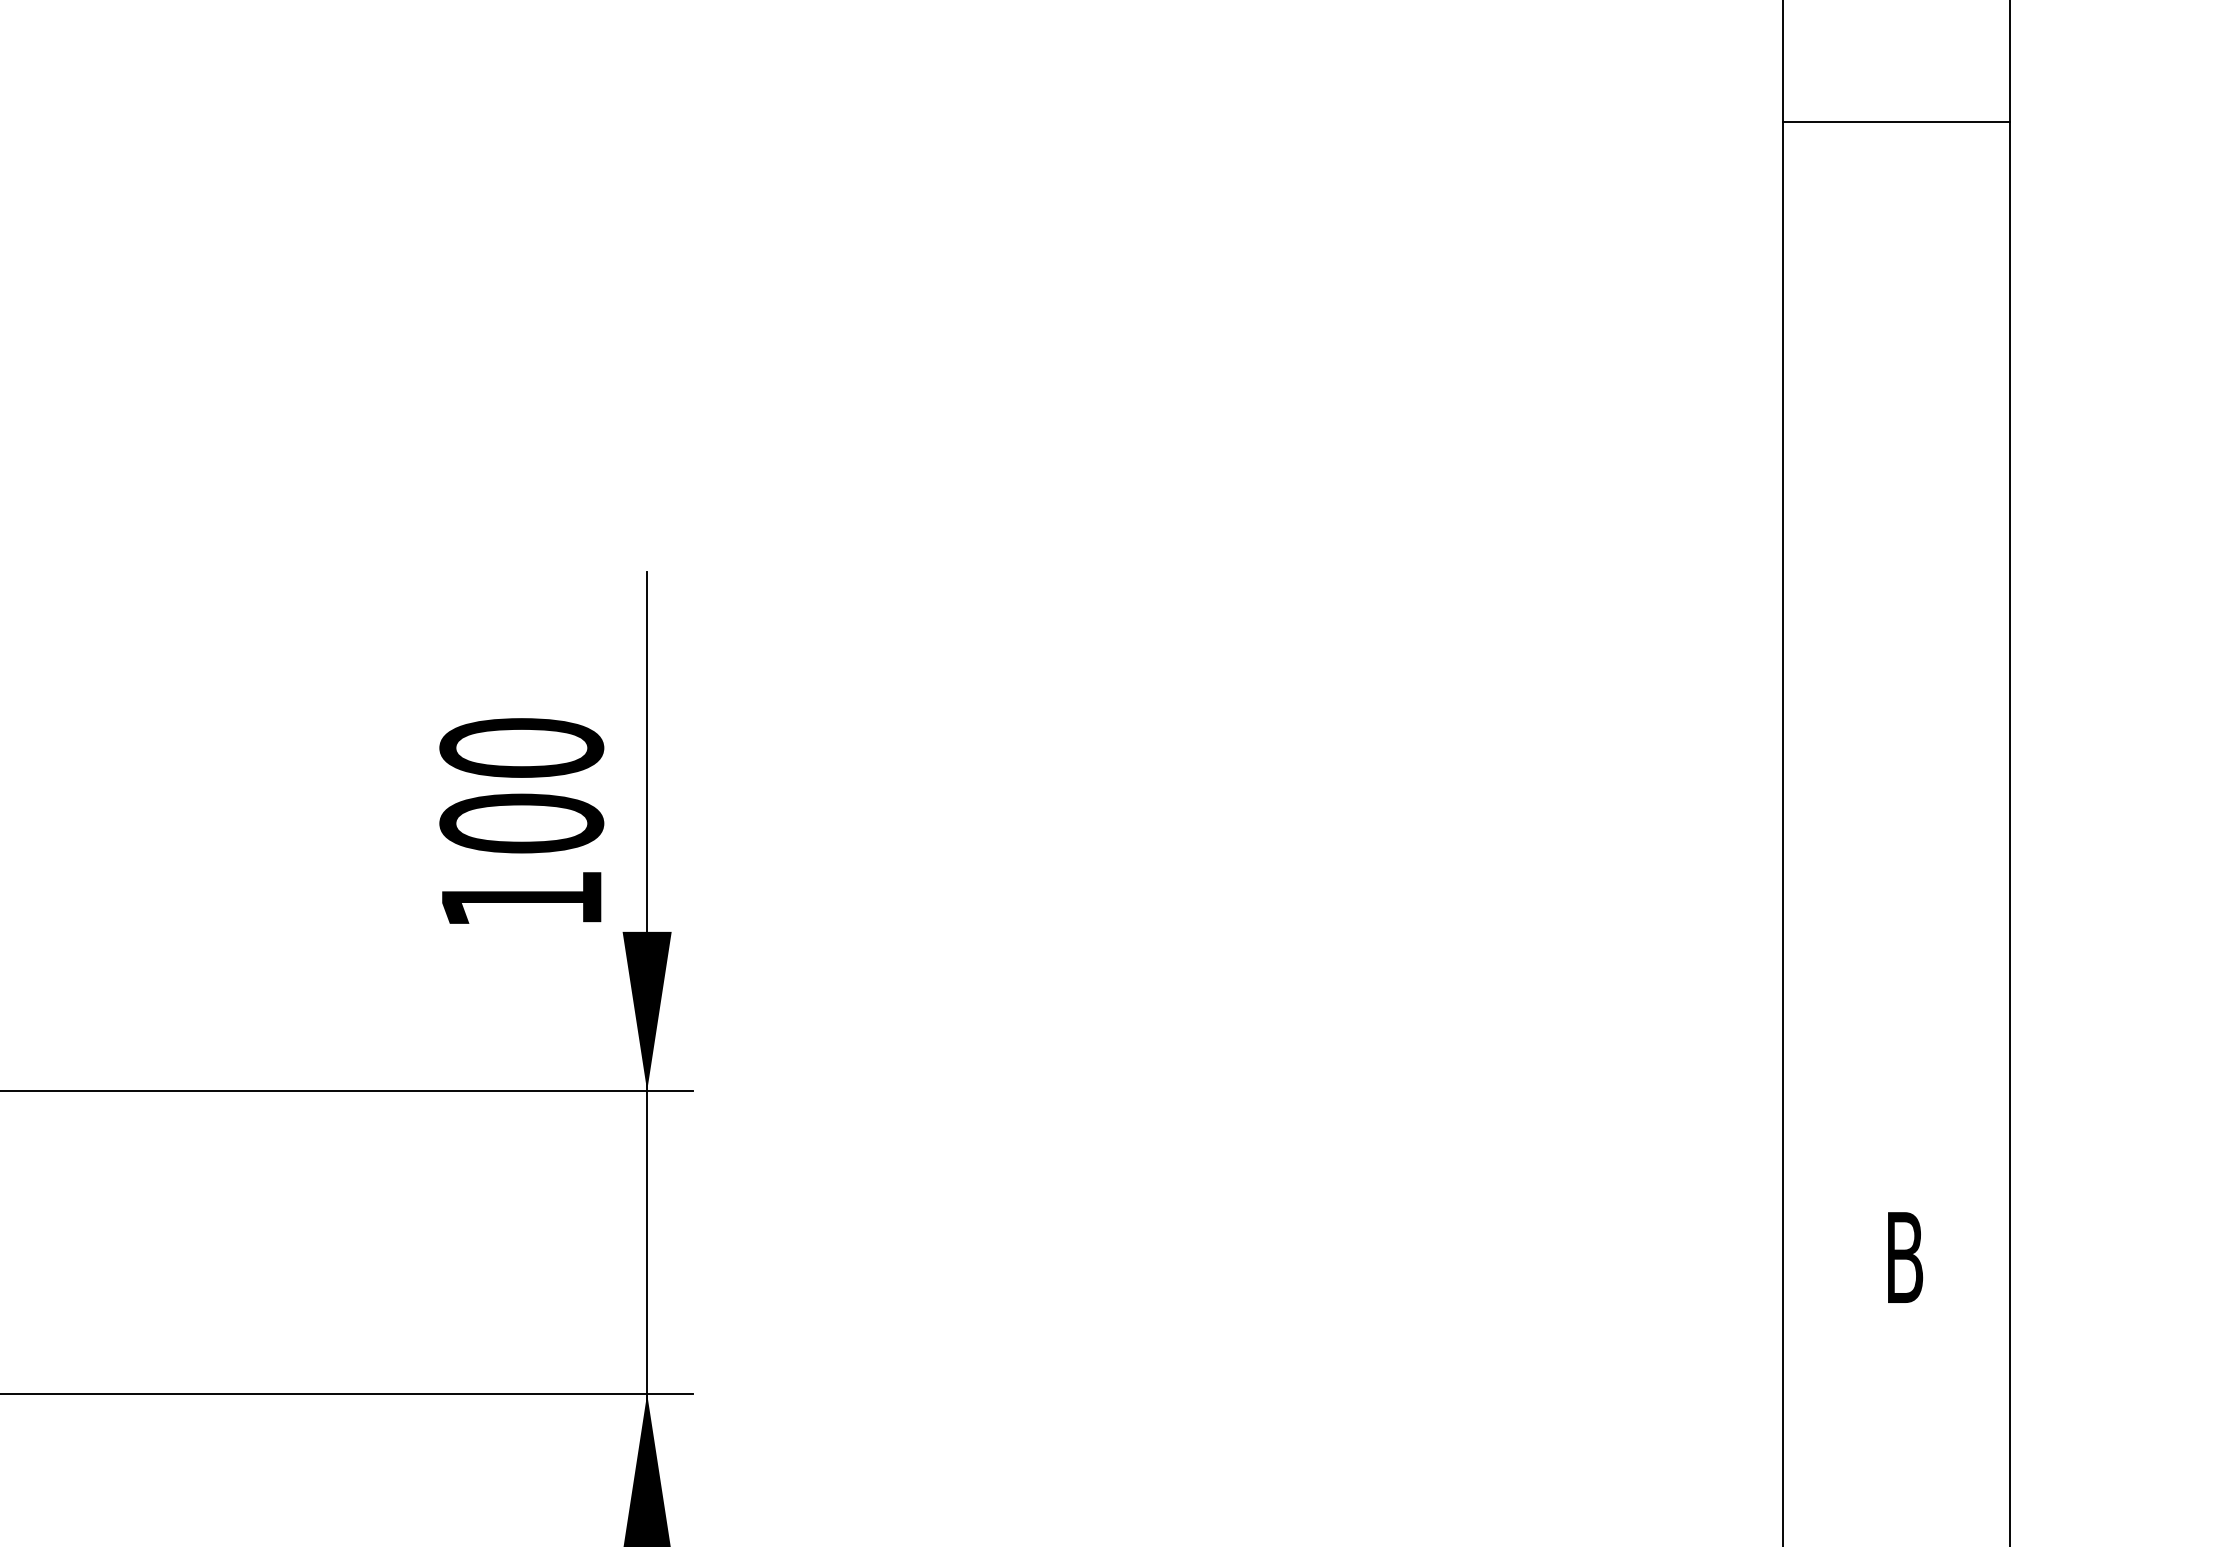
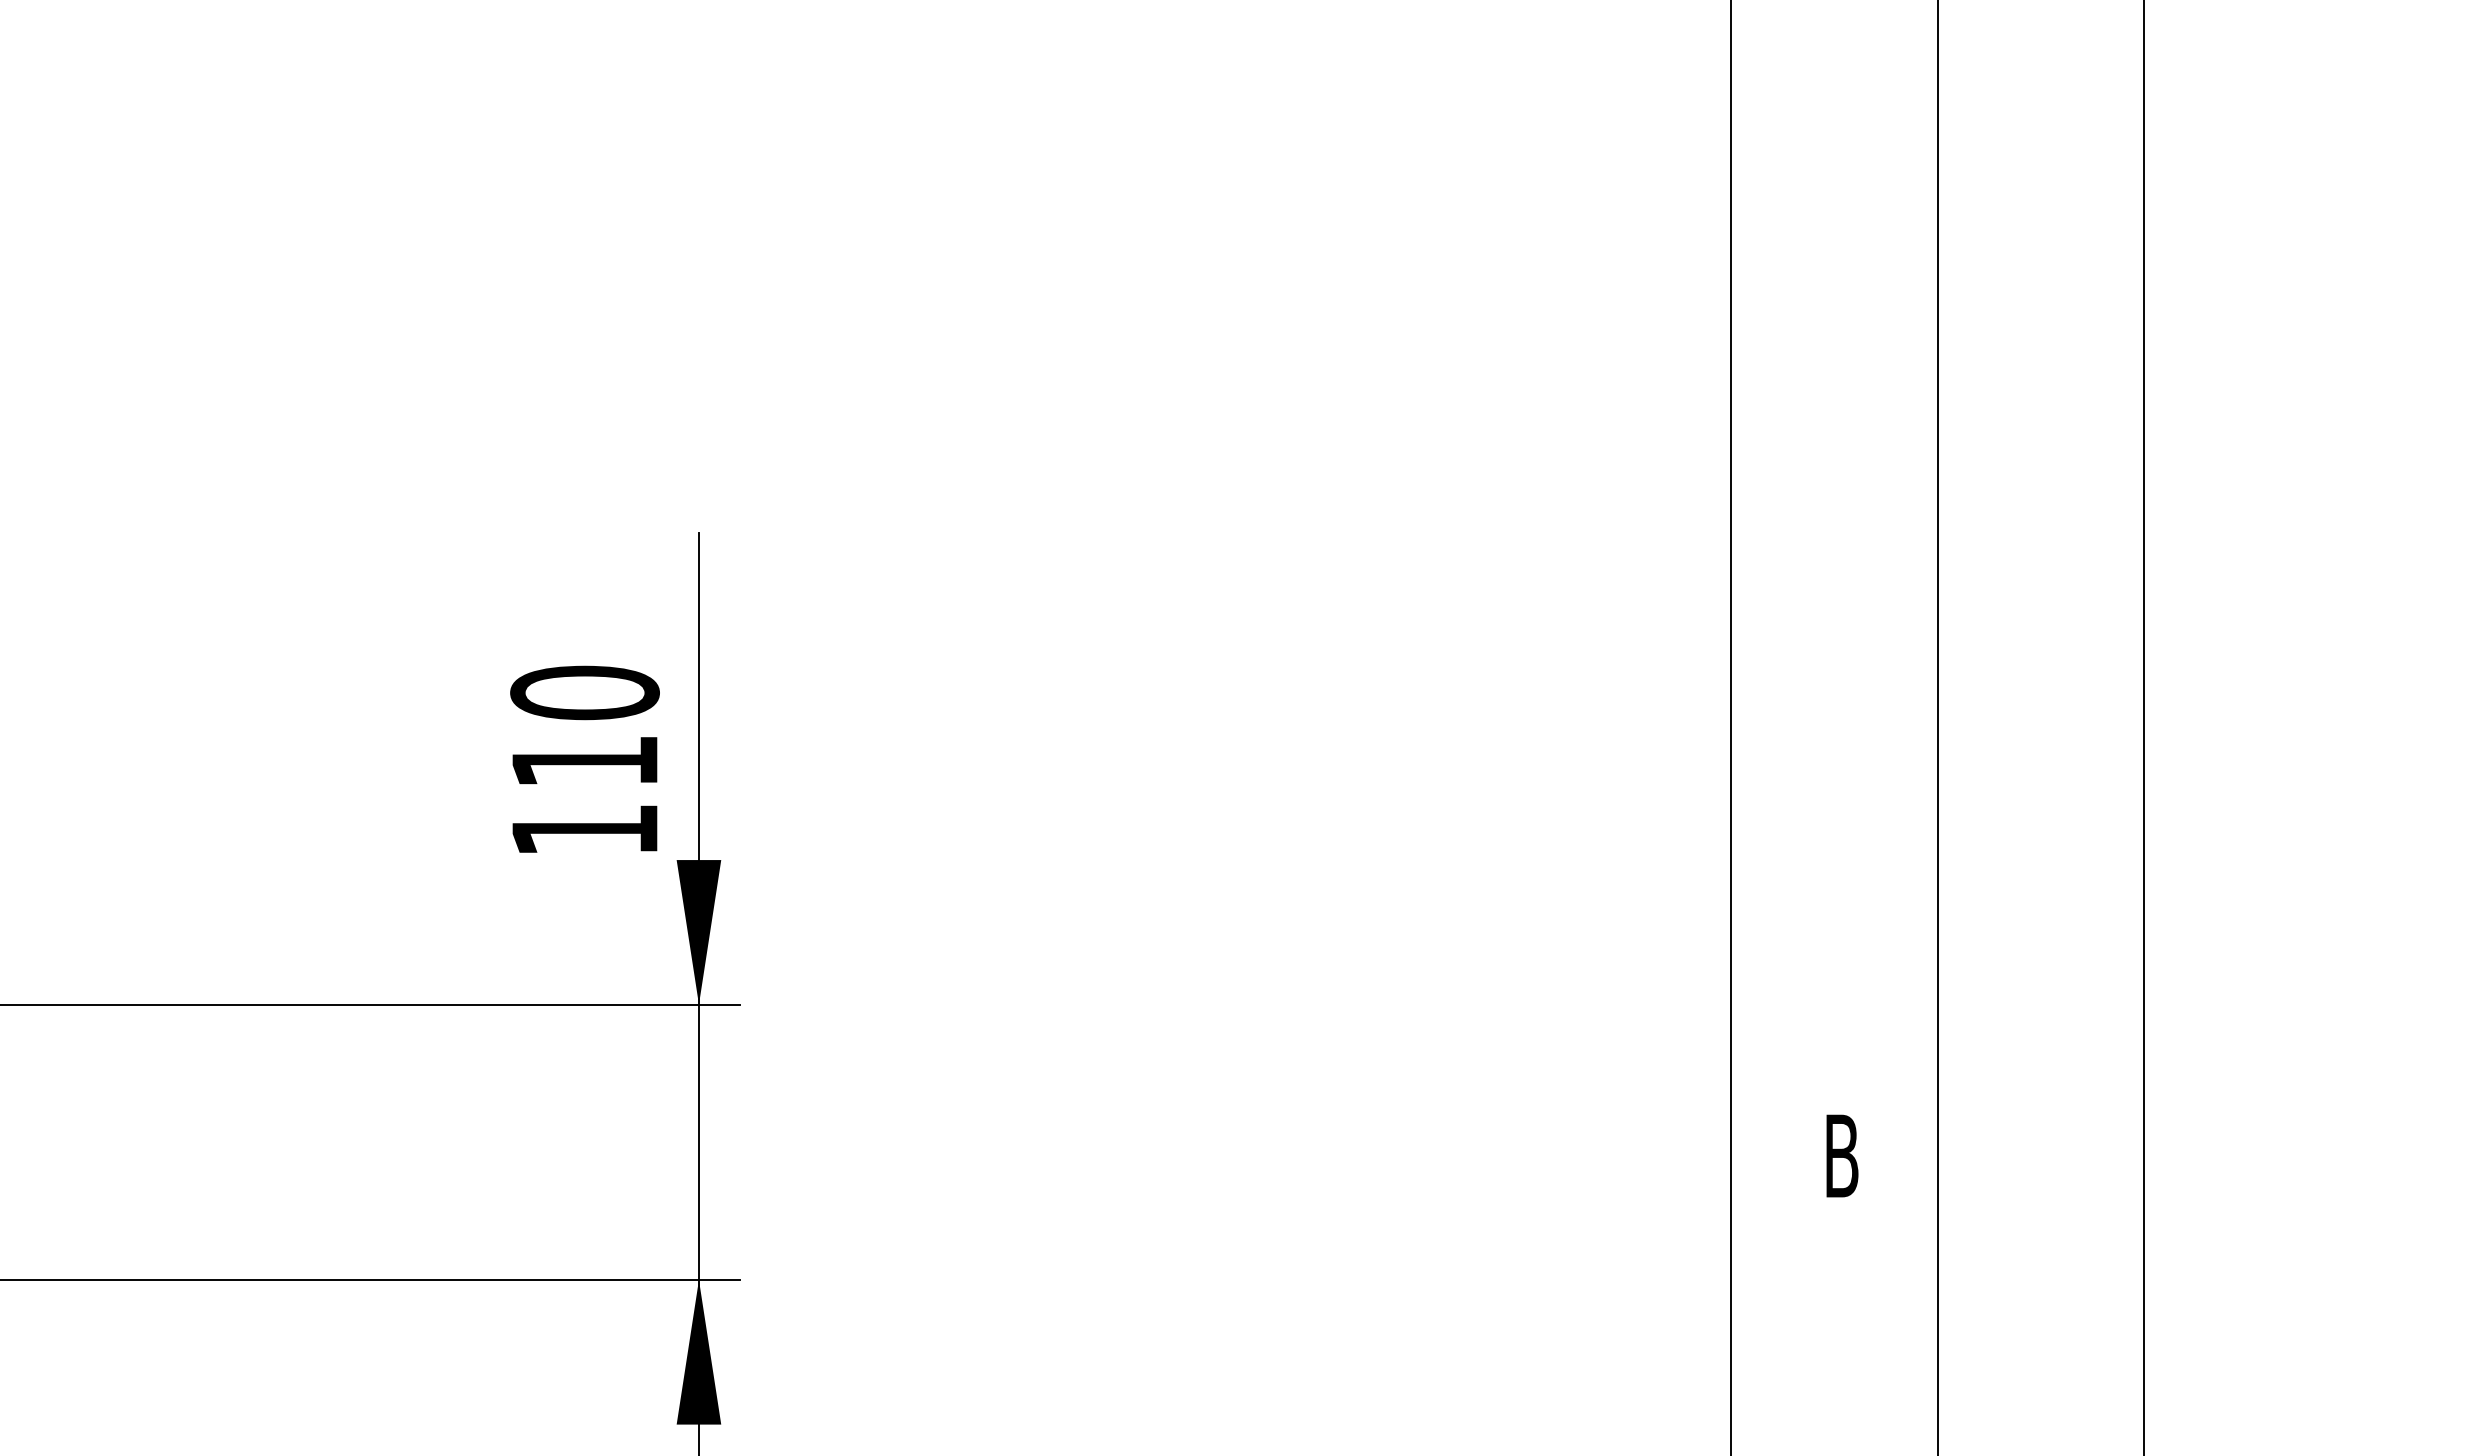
line: (1896, 122) -> (1834, 124), removed
text: (521, 823) -> (584, 761), 100 -> 110

